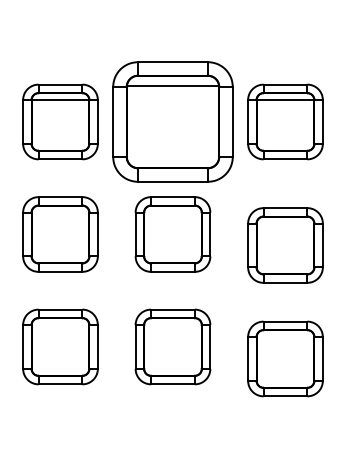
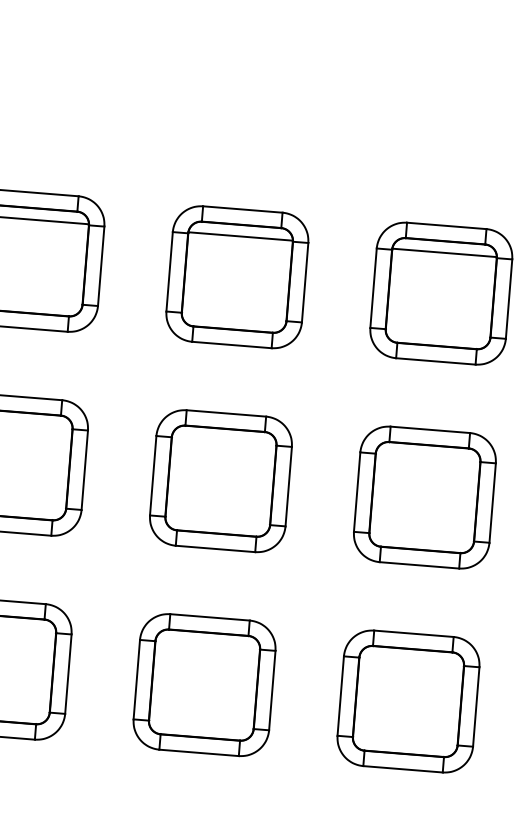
part: (172, 121) -> (236, 276), size x0.62
part: (285, 245) -> (424, 497), moved
part: (285, 358) -> (408, 700), moved

